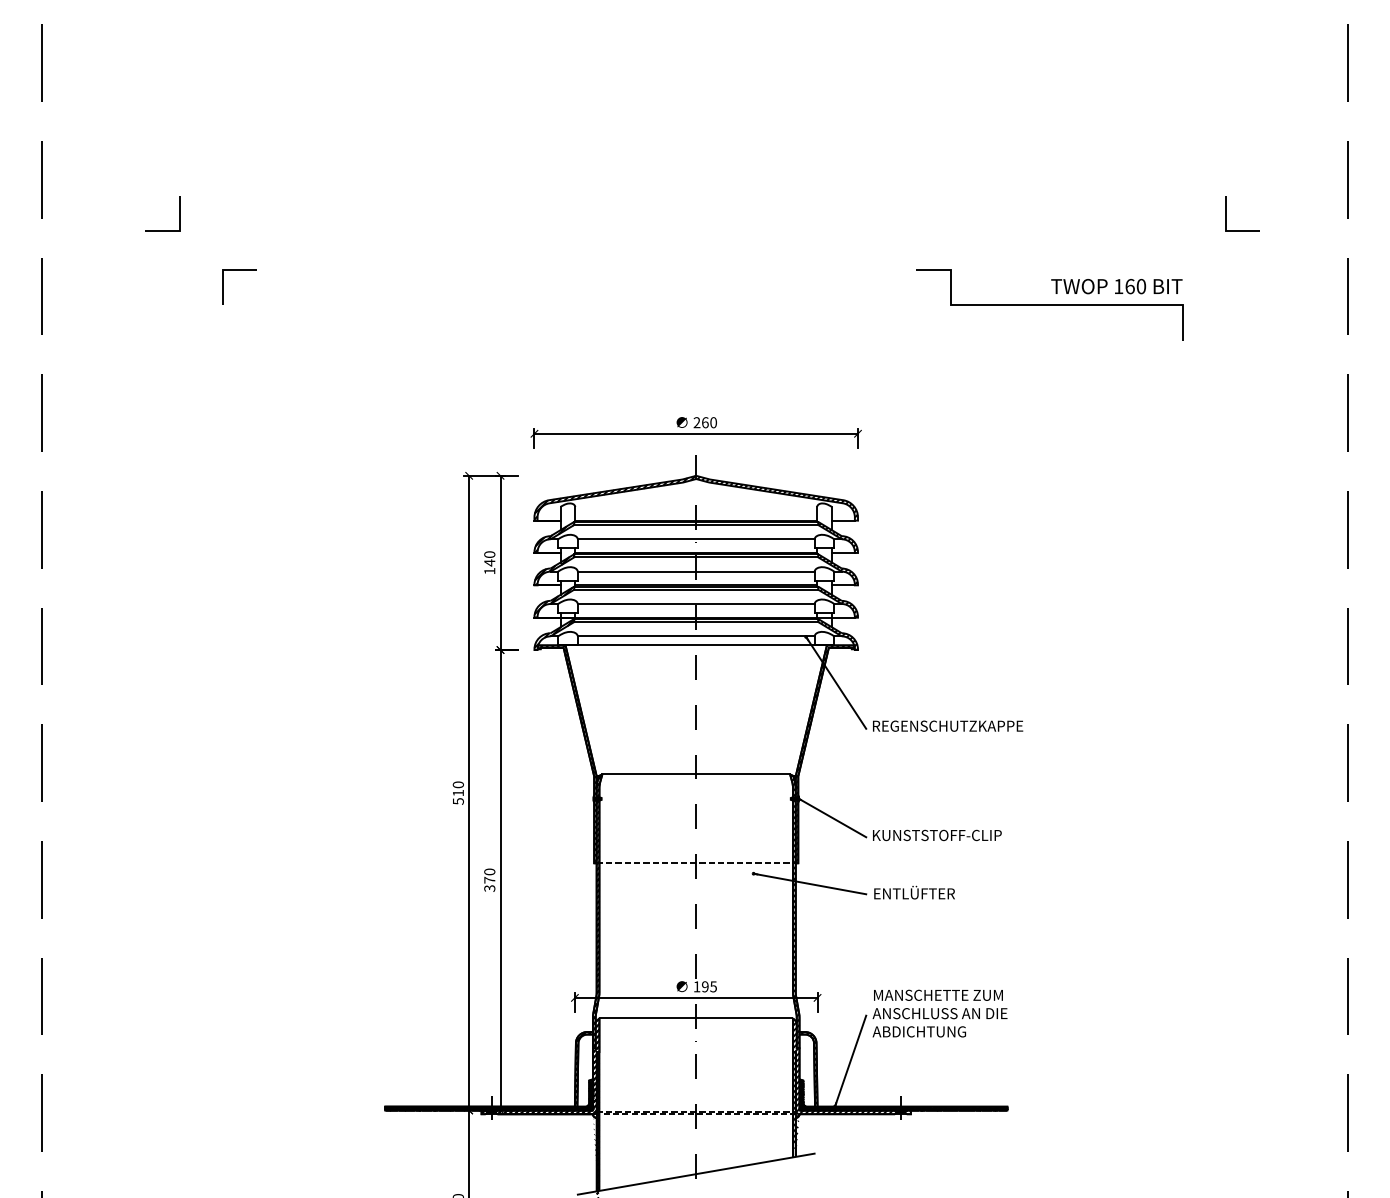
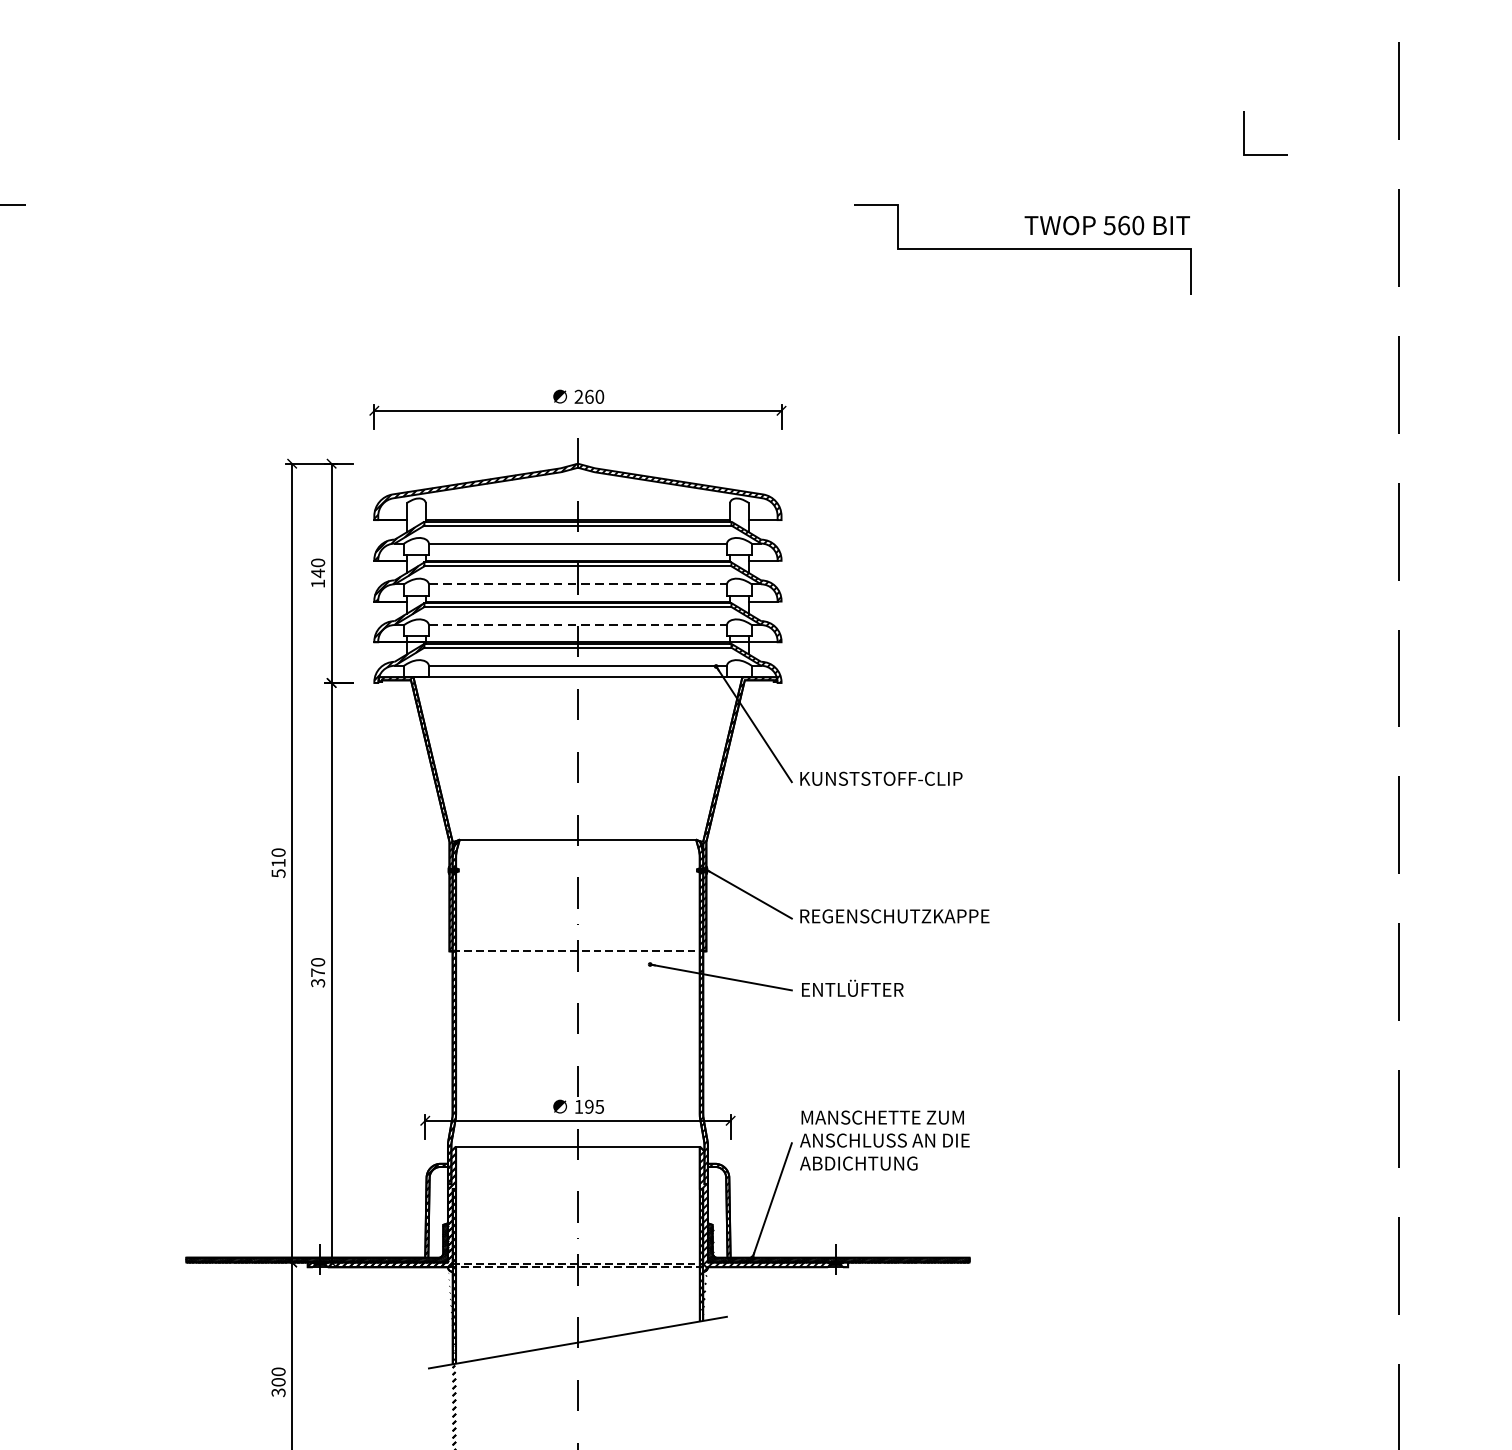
text: (1118, 286) -> (1109, 225), 160 -> 560
line: (696, 571) -> (578, 584), solid -> dashed
line: (696, 604) -> (578, 625), solid -> dashed
text: (948, 725) -> (895, 777), REGENSCHUTZKAPPE -> KUNSTSTOFF-CLIP
text: (948, 835) -> (895, 916), KUNSTSTOFF-CLIP -> REGENSCHUTZKAPPE

